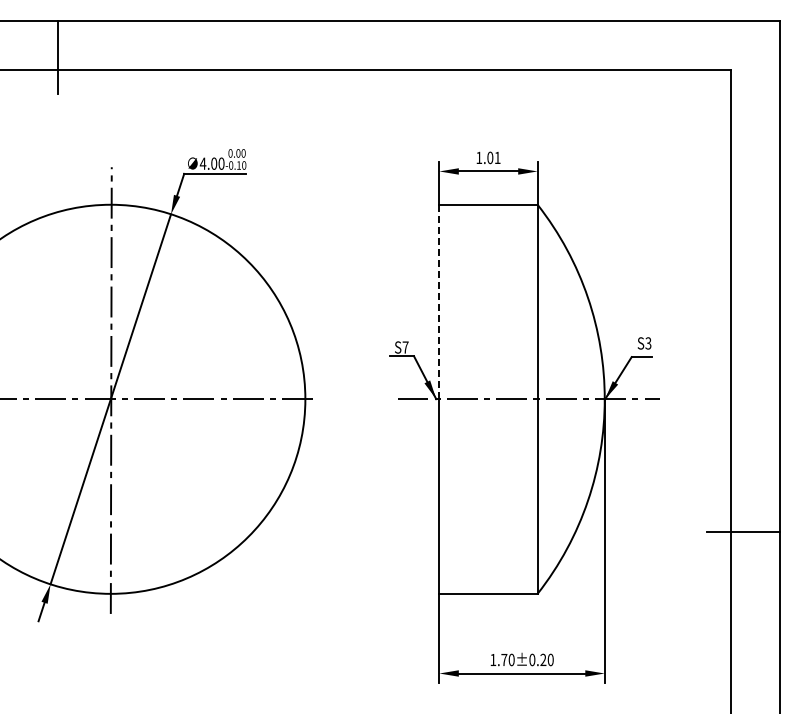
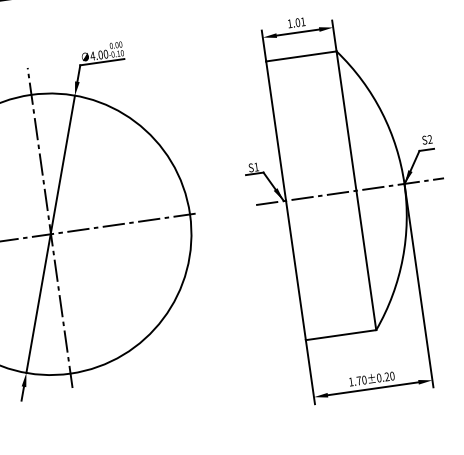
line: (439, 301) -> (276, 130), dashed -> solid
text: (648, 343) -> (430, 139), S3 -> S2
text: (405, 347) -> (256, 167), S7 -> S1

